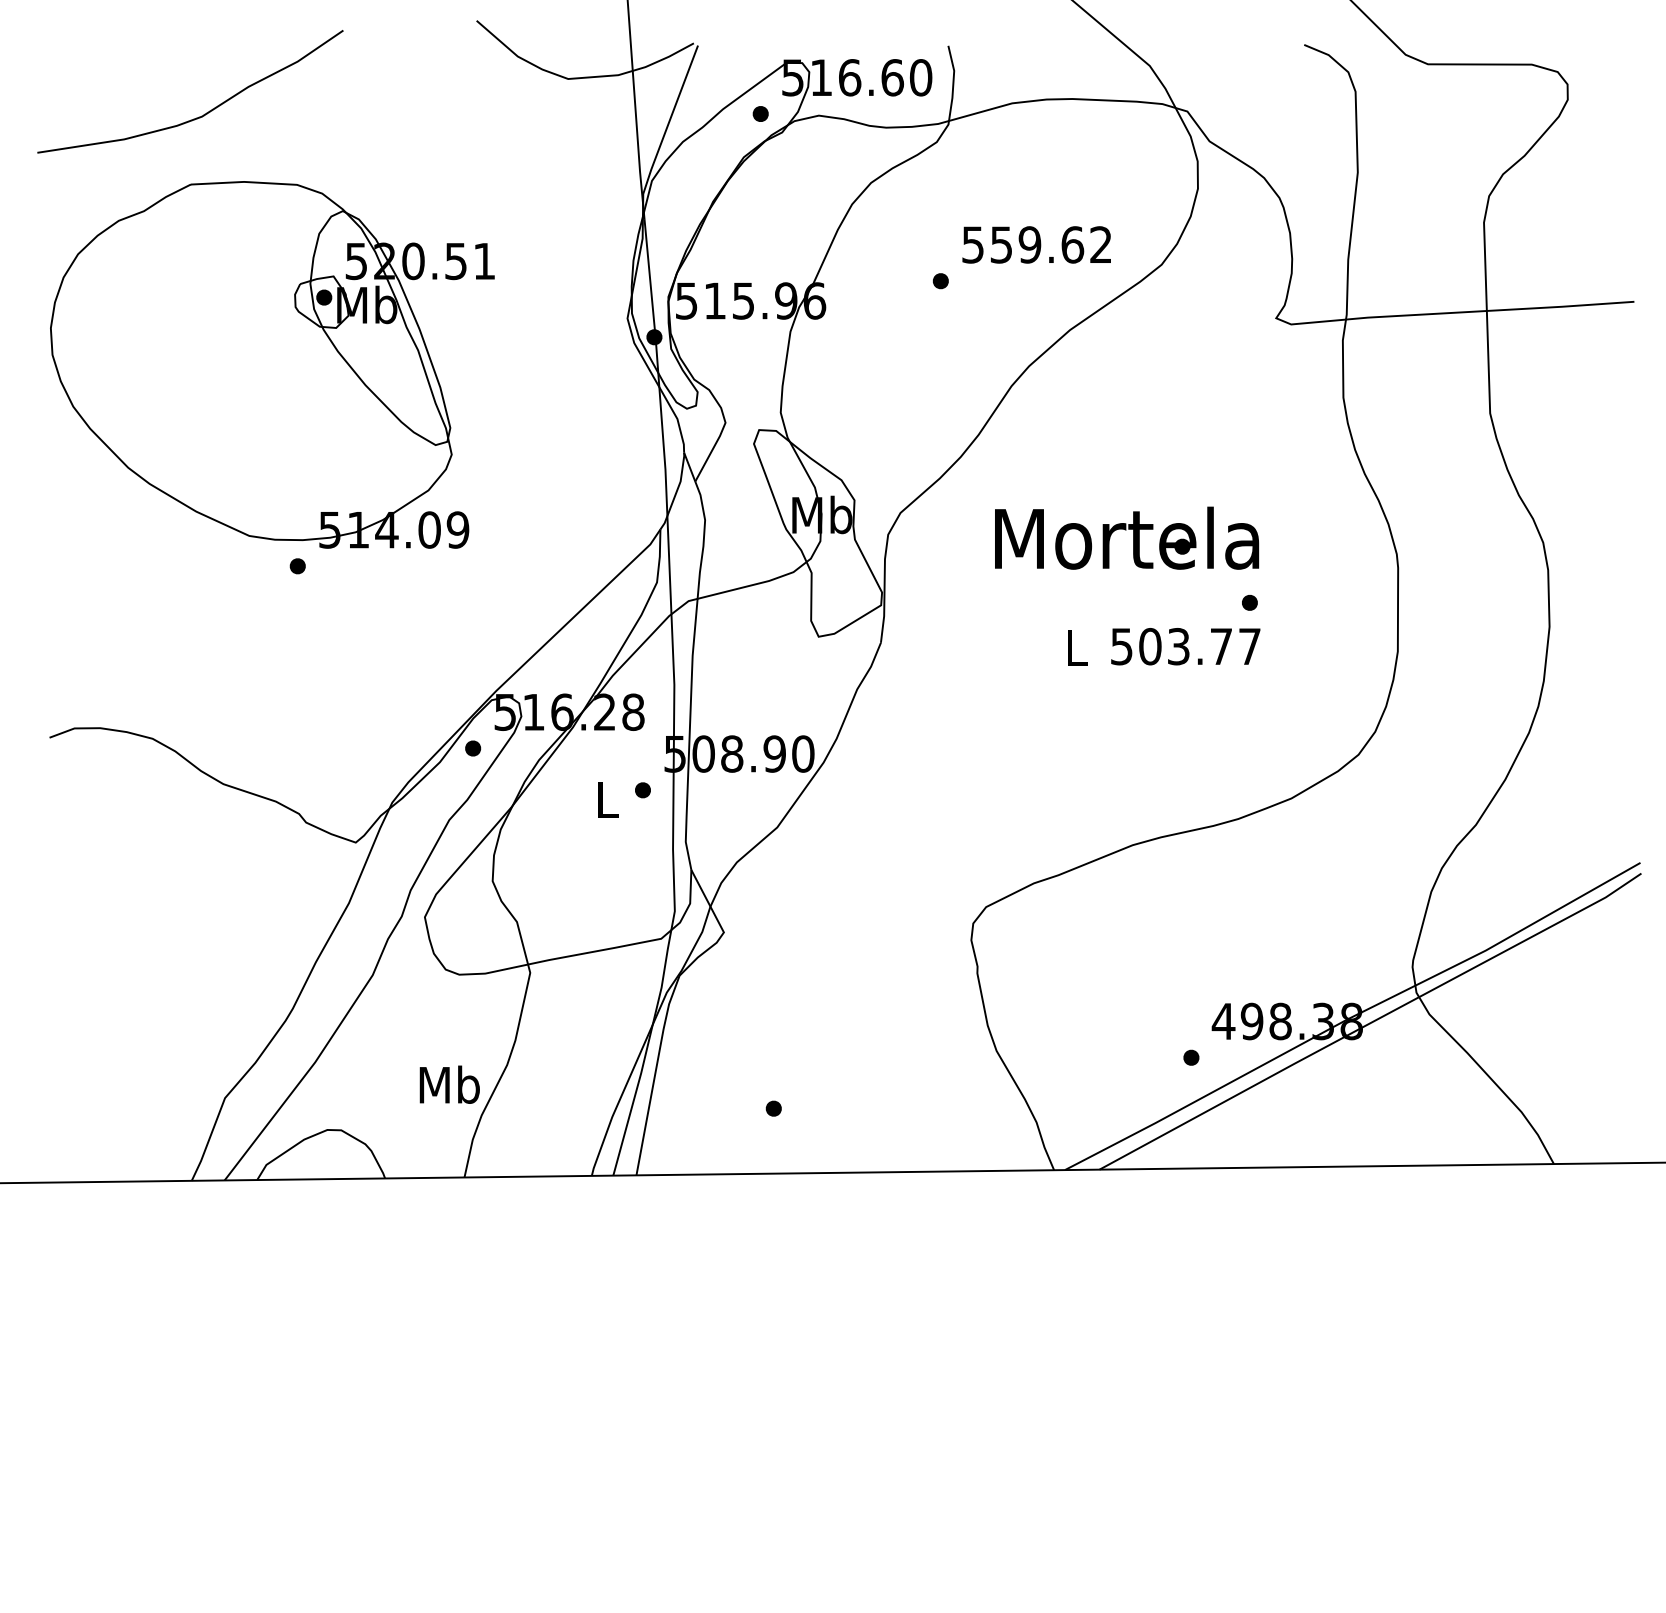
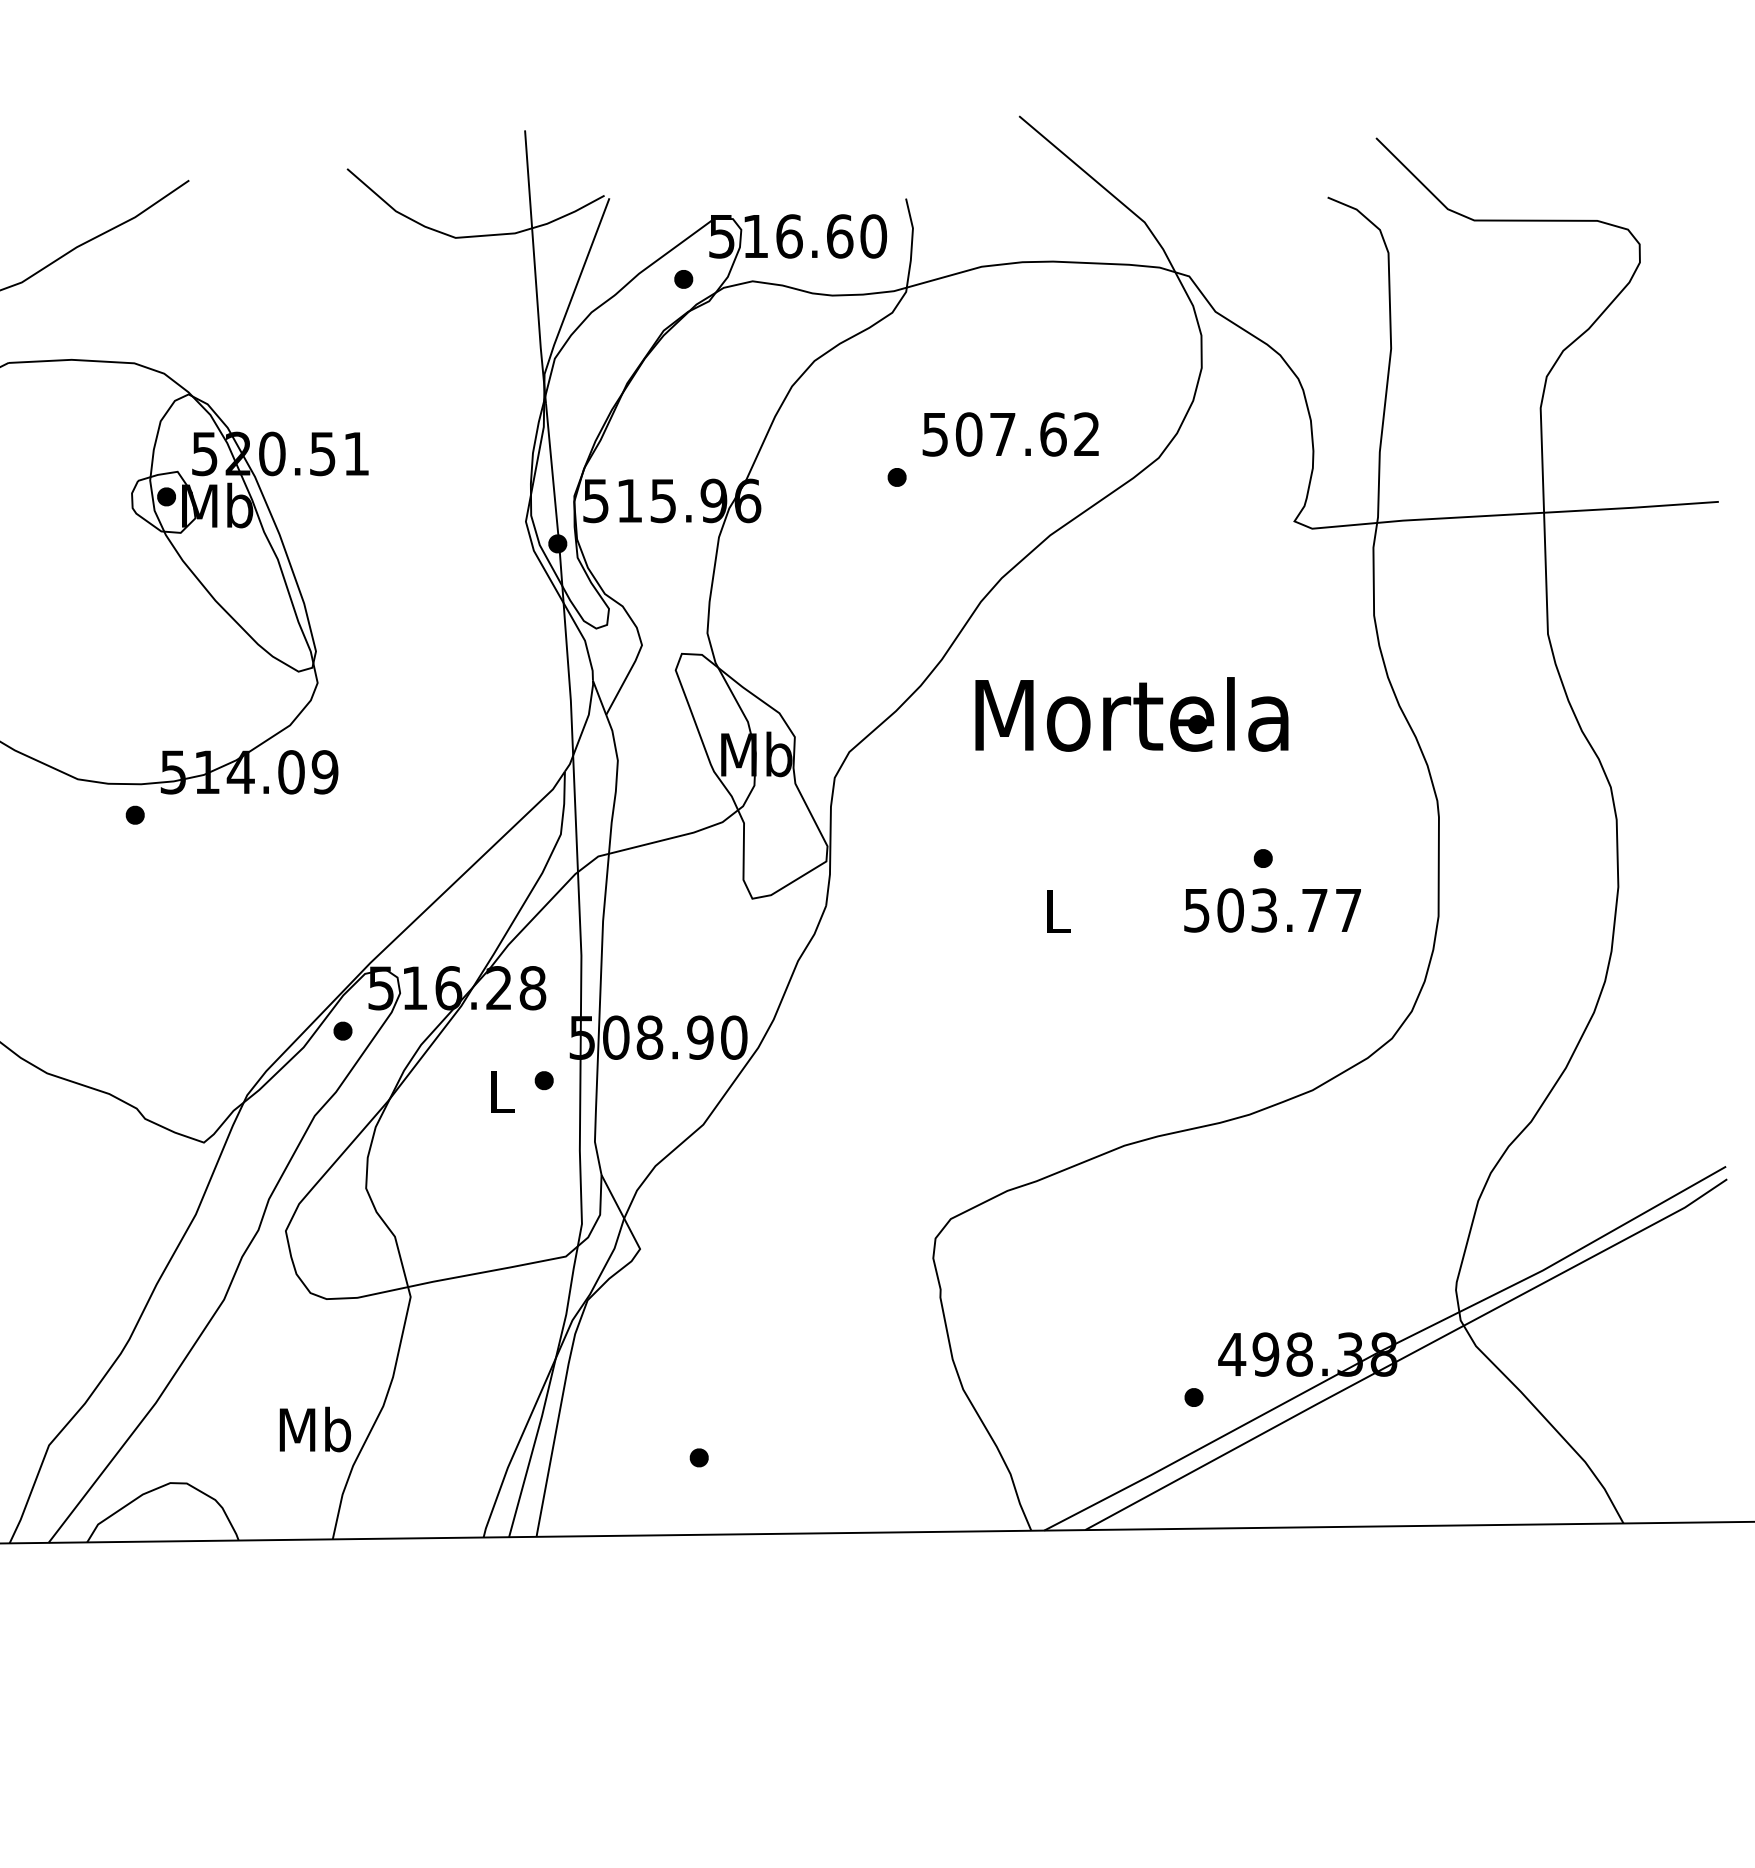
text: (1015, 244) -> (985, 433), 559.62 -> 507.62
text: (1127, 537) -> (1132, 713), moved
text: (1185, 646) -> (1272, 910), moved

